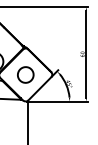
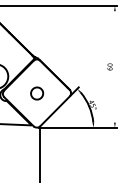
line: (86, 53) -> (115, 65), removed
part: (25, 74) -> (36, 92), size x0.6

